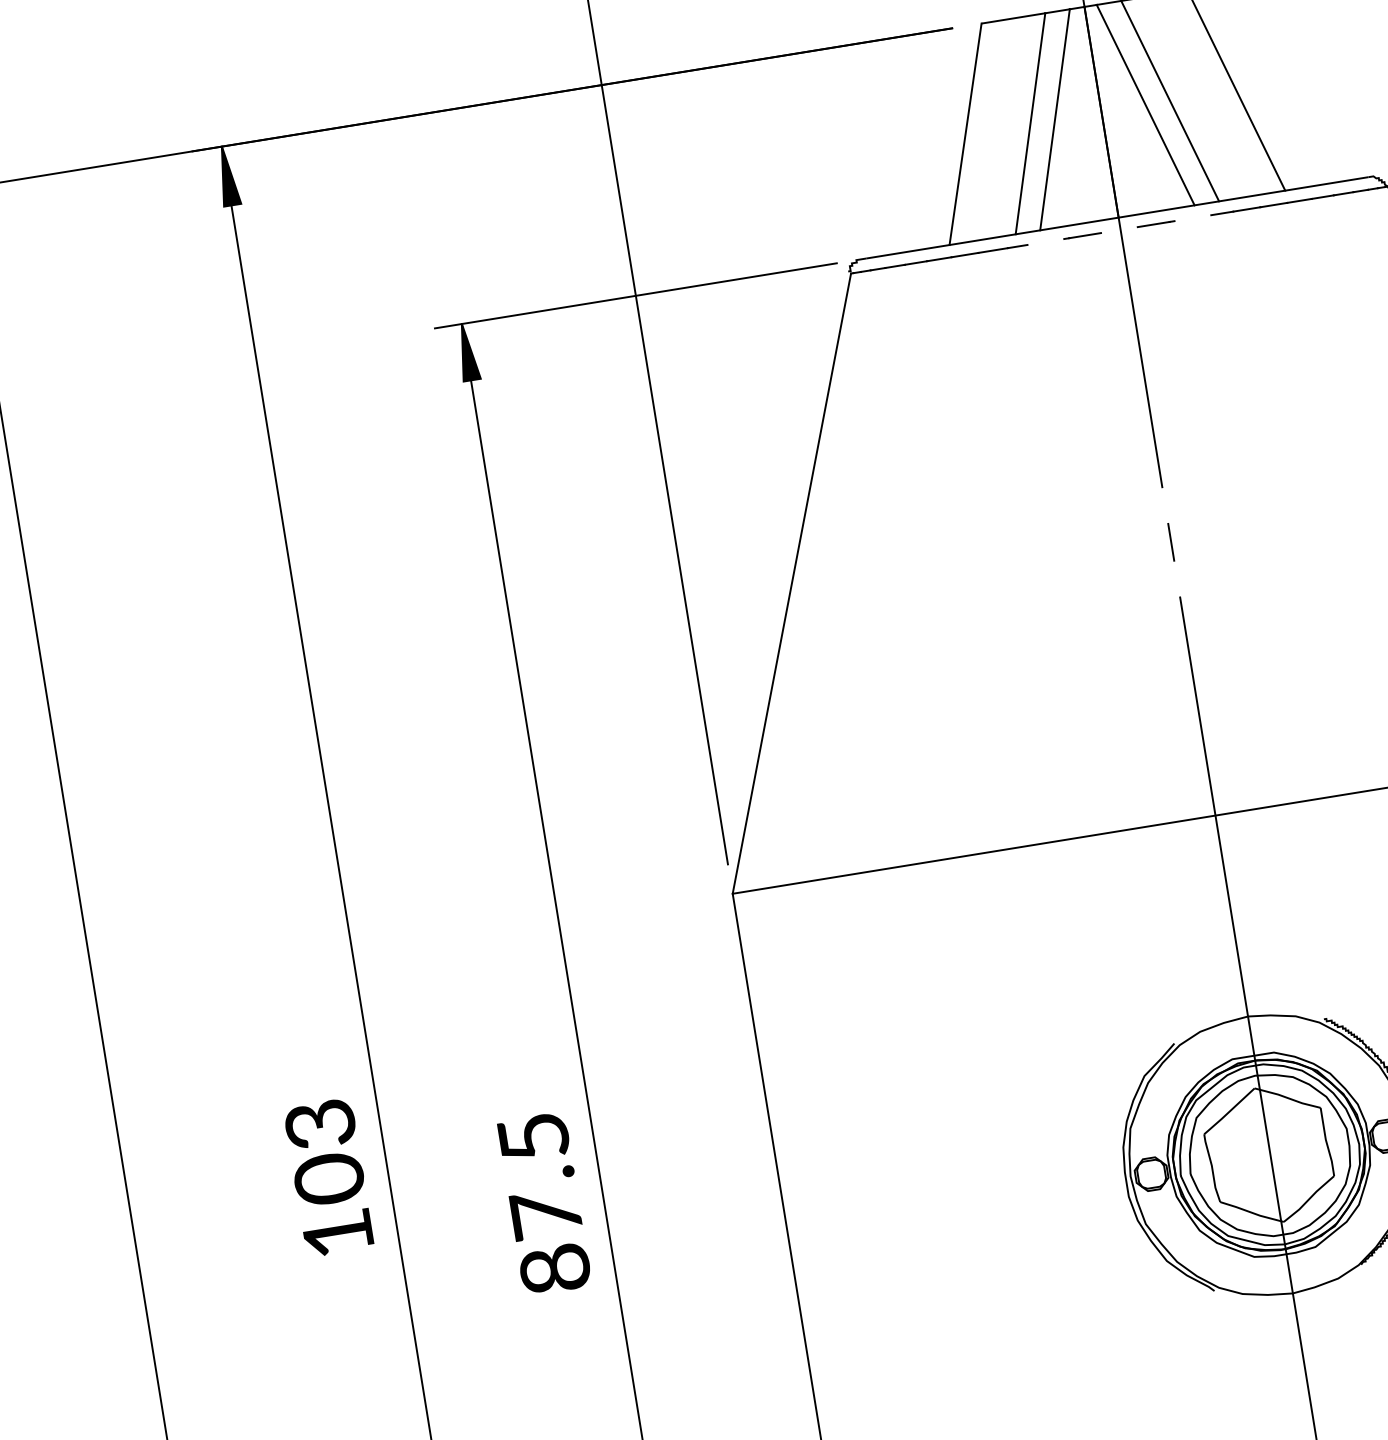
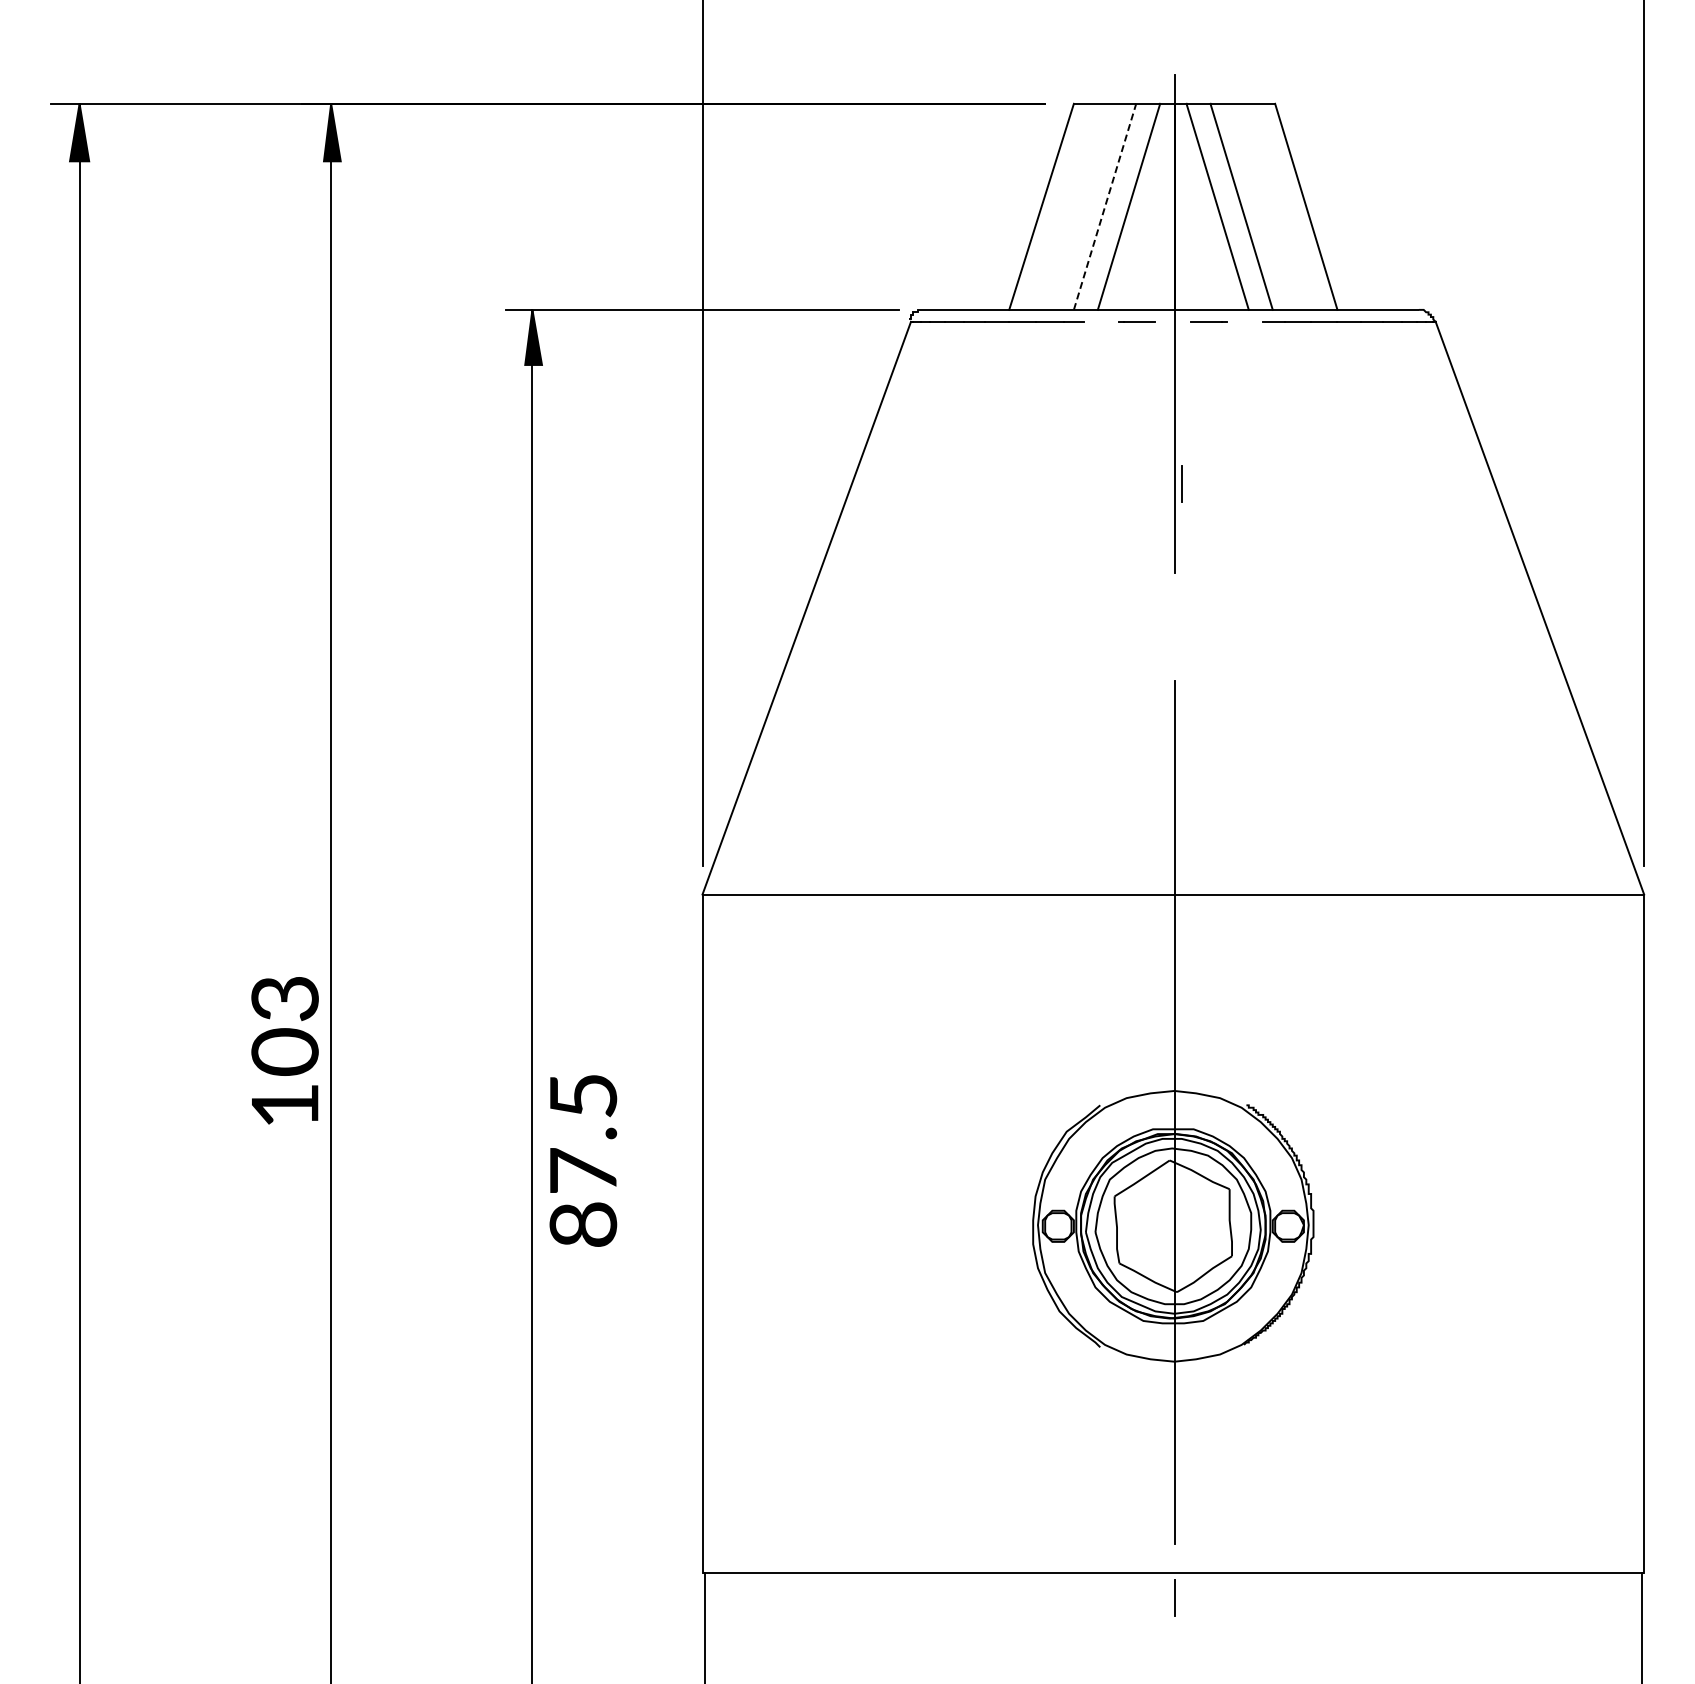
line: (1030, 123) -> (1105, 206), solid -> dashed
line: (1171, 541) -> (1181, 483), moved
text: (328, 1177) -> (284, 1050), moved
text: (544, 1203) -> (583, 1160), moved

